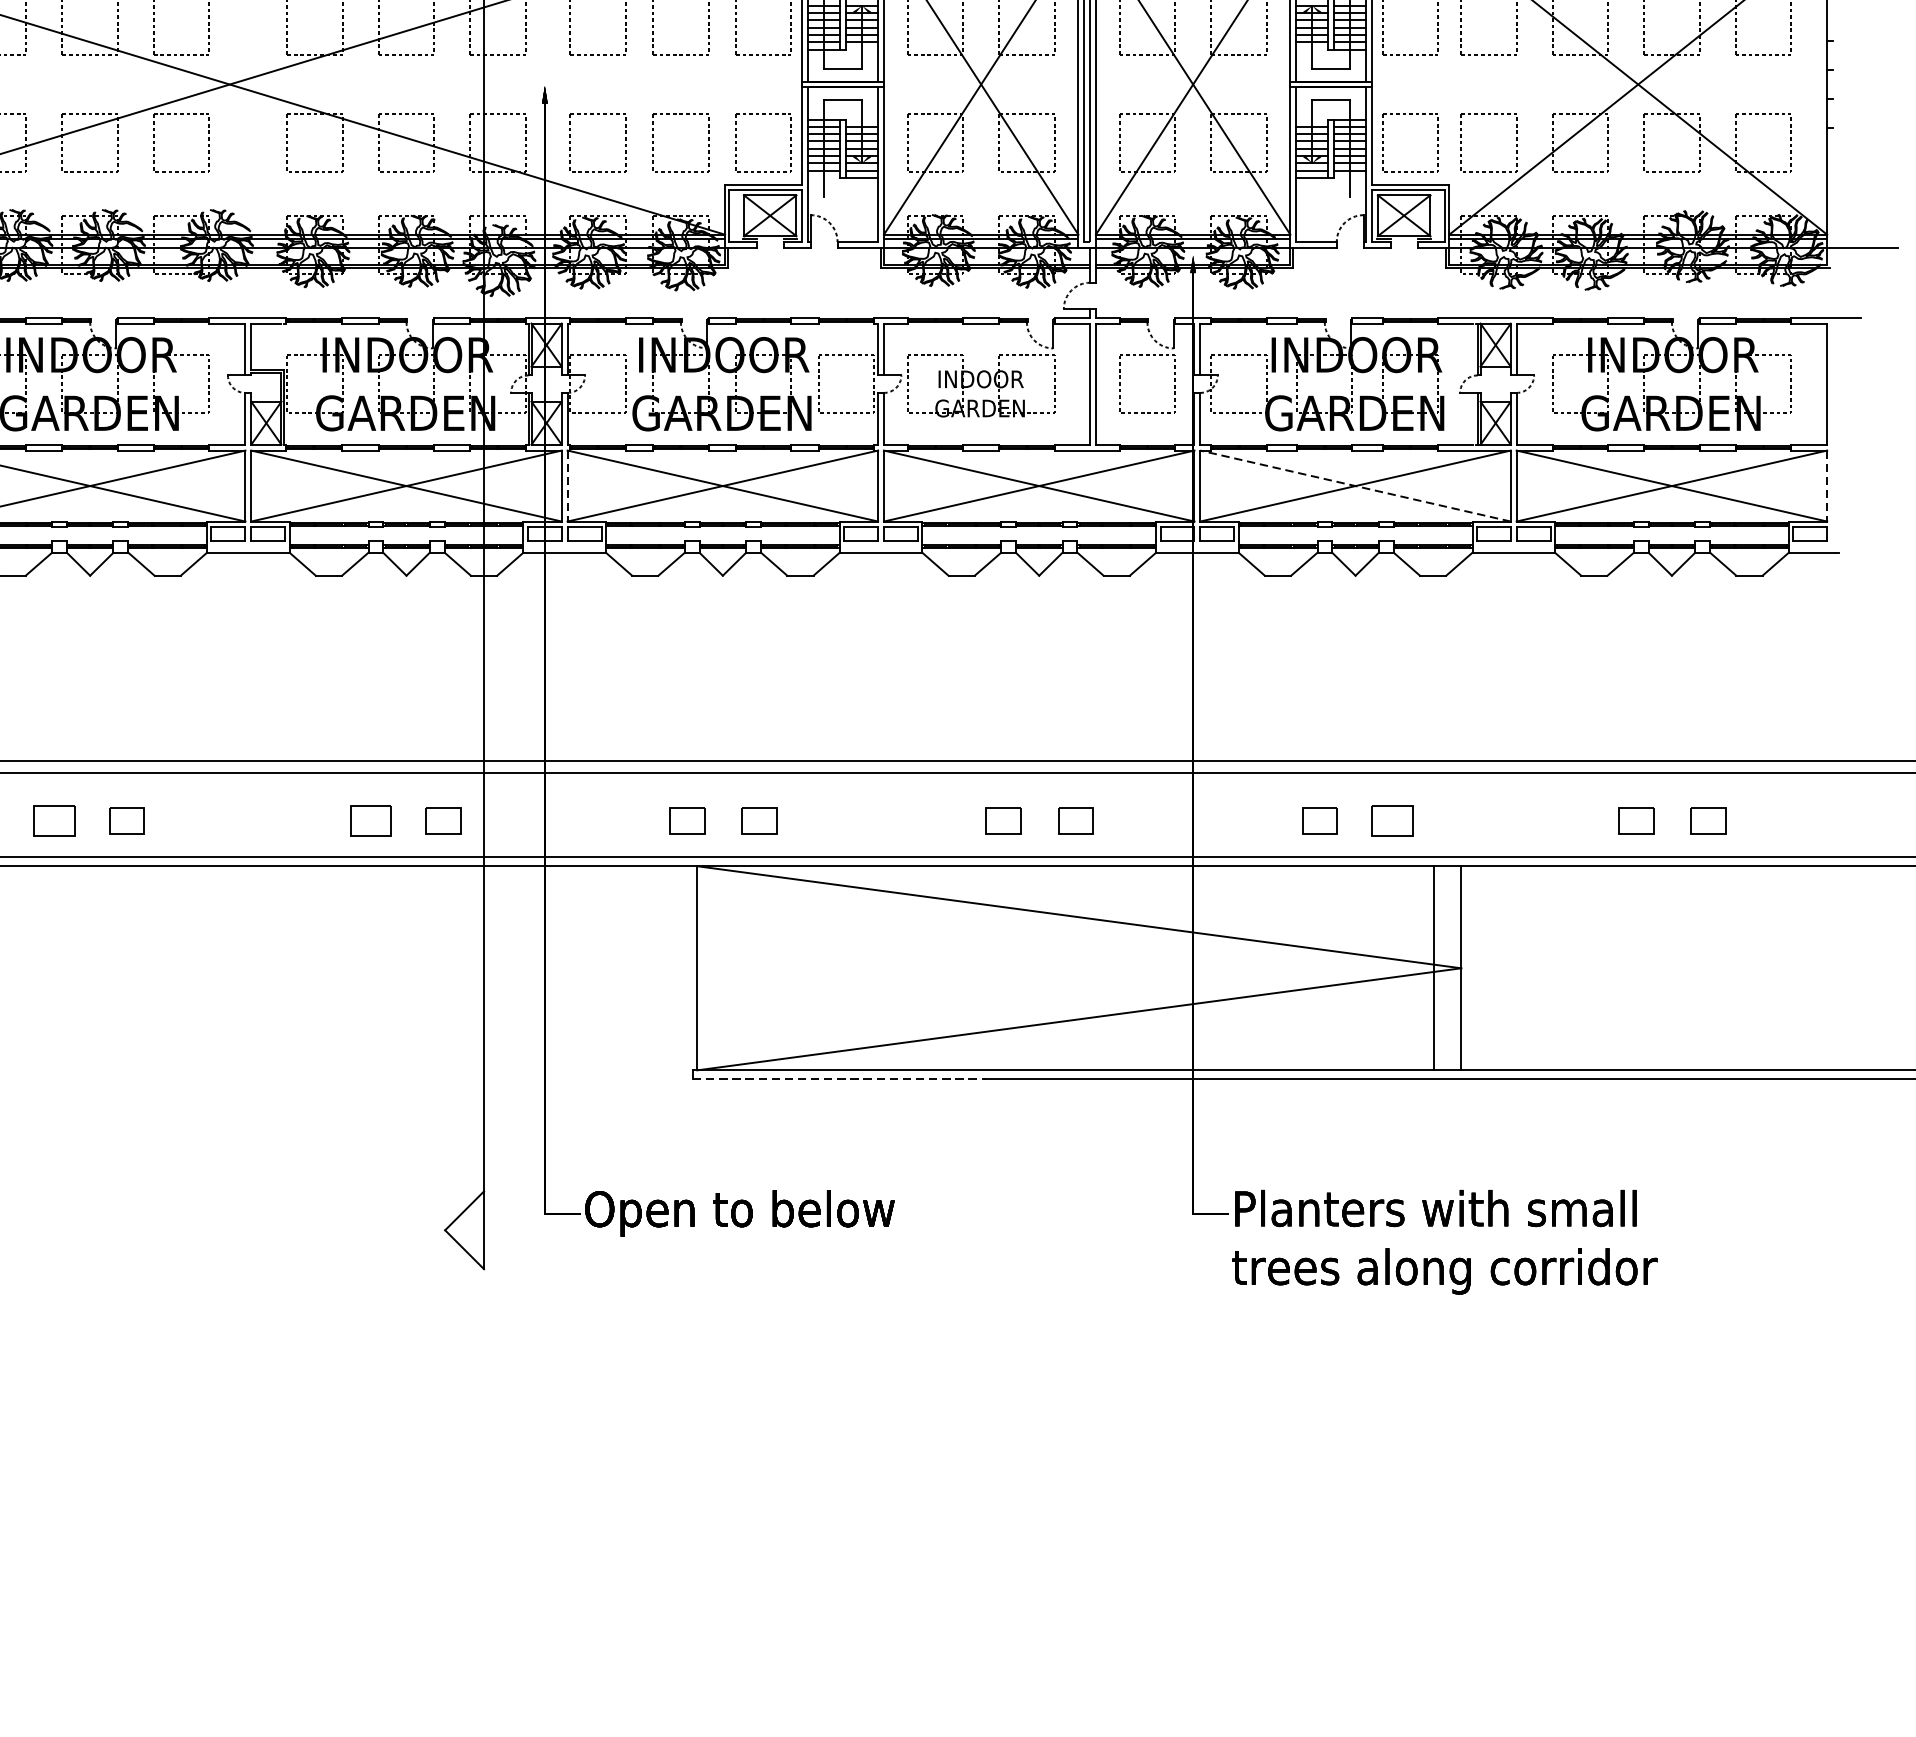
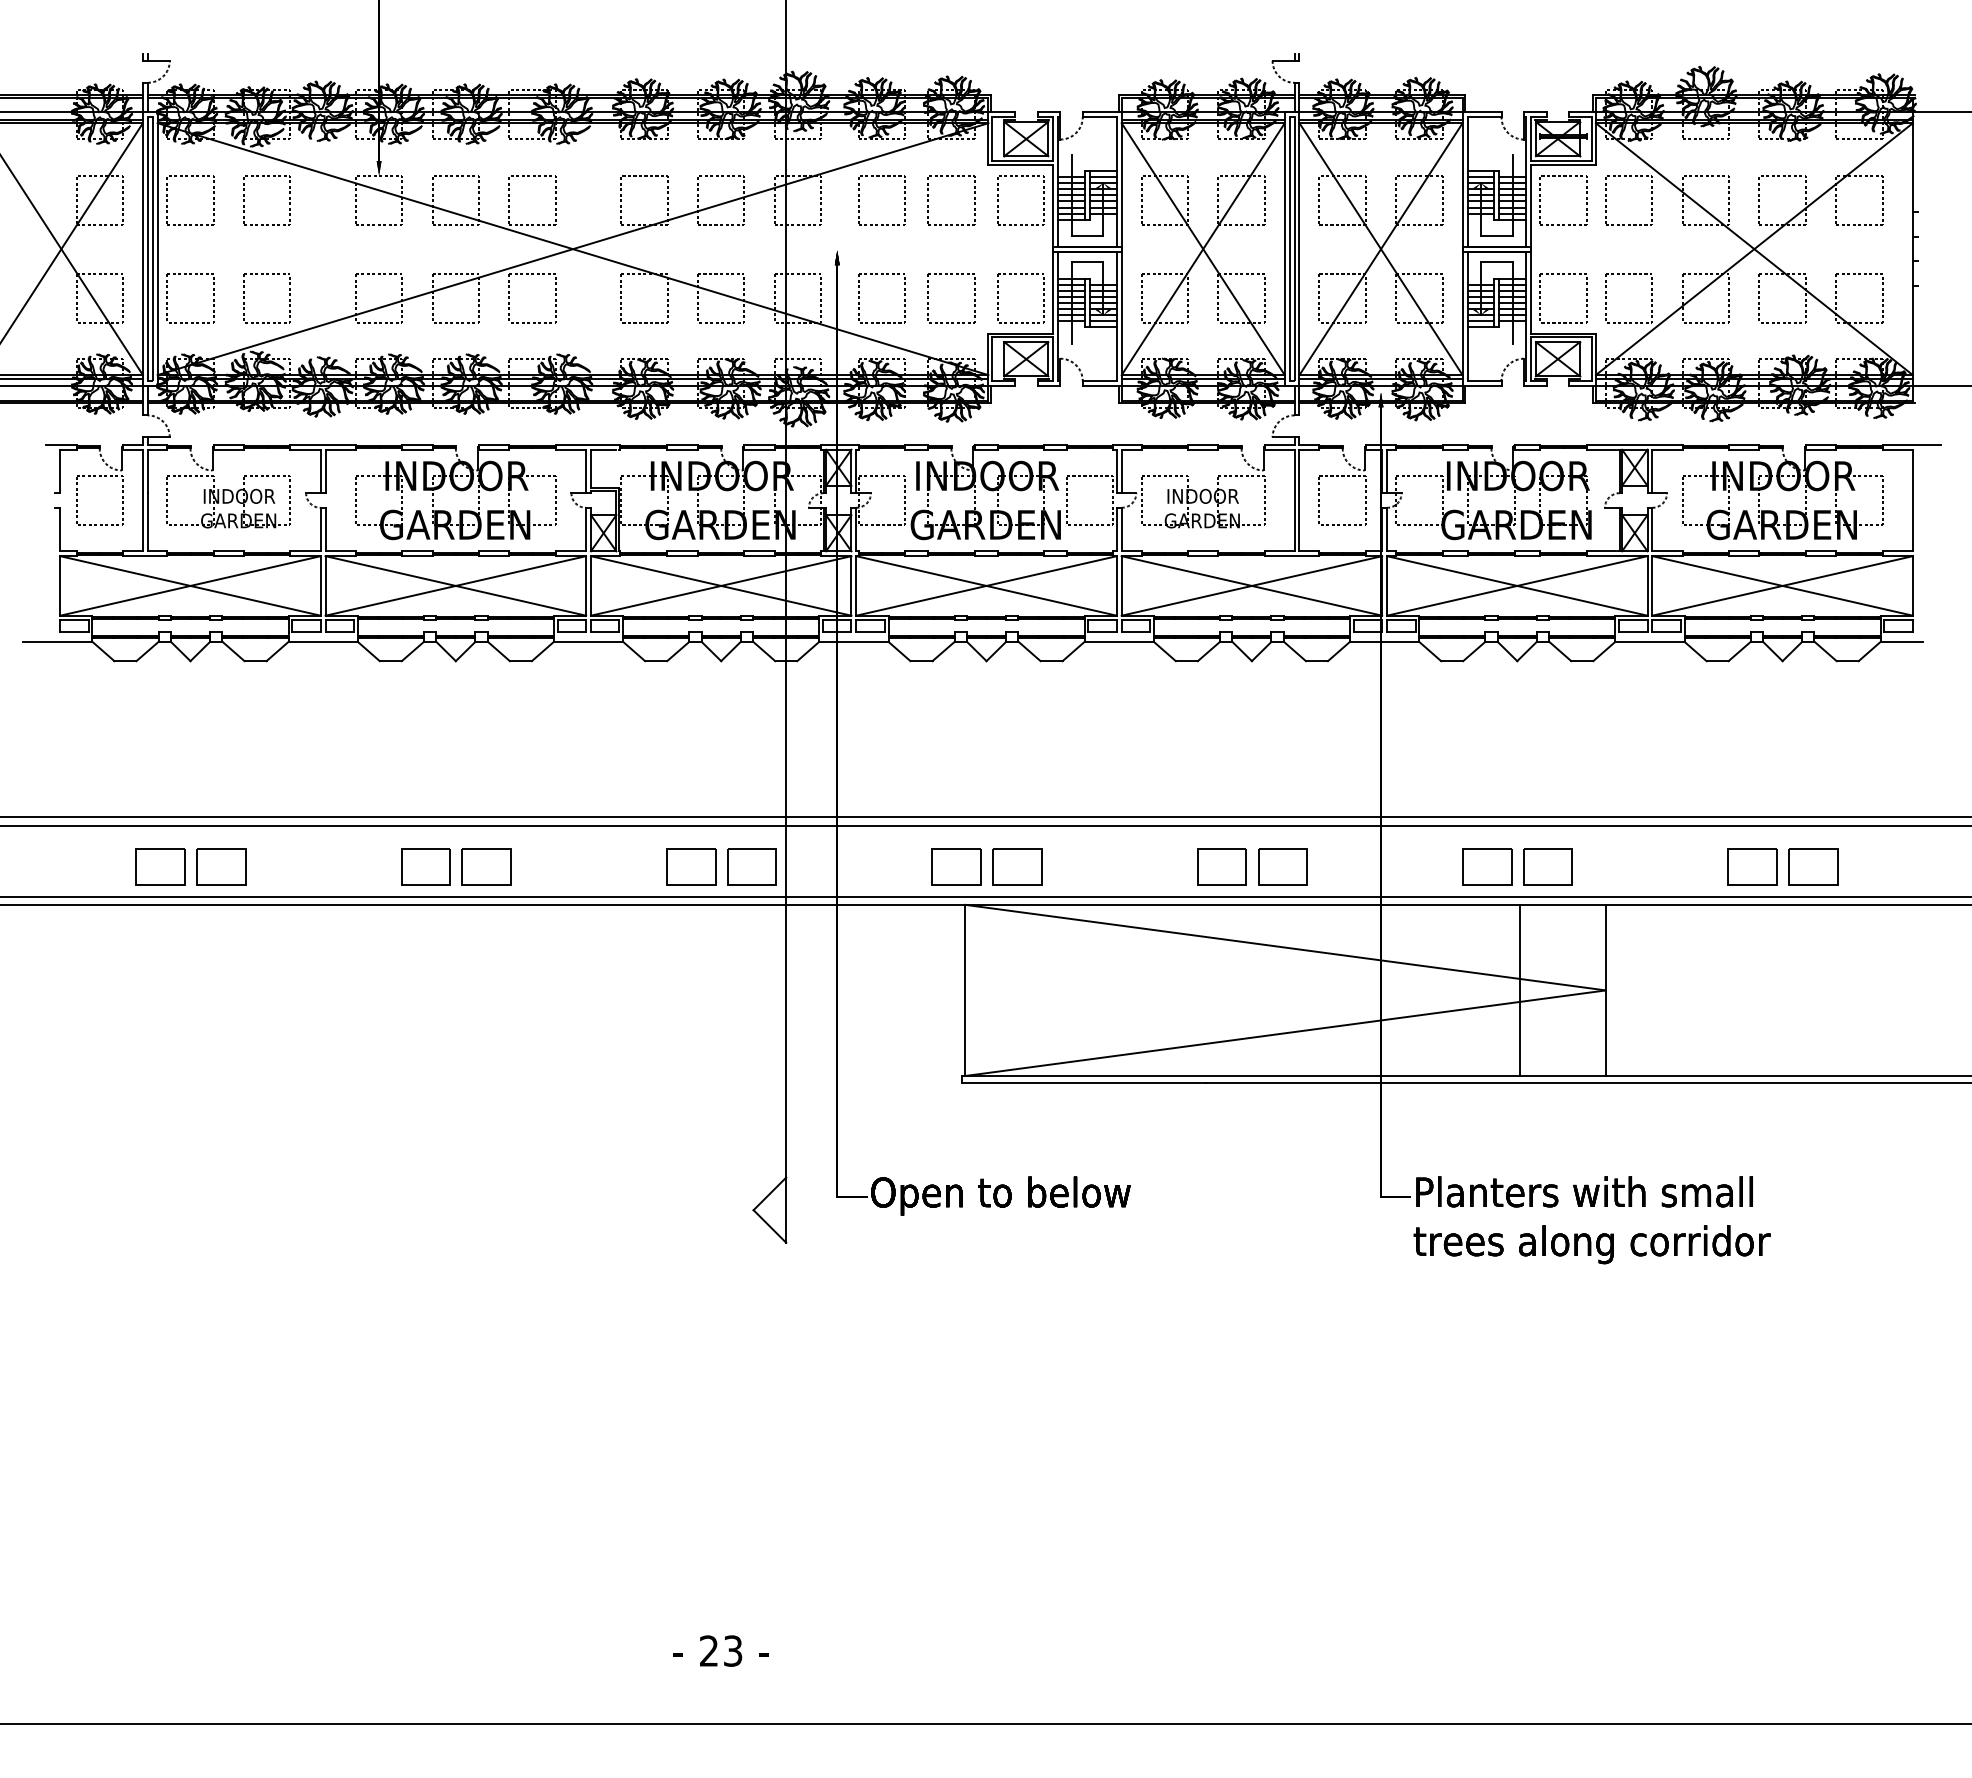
line: (567, 485) -> (856, 585), dashed -> solid
line: (1355, 485) -> (1517, 585), dashed -> solid
line: (1826, 485) -> (1912, 585), dashed -> solid
part: (53, 820) -> (425, 866), size x1.43
part: (126, 820) -> (486, 866), size x1.67
part: (371, 820) -> (691, 866), size x1.43
part: (442, 820) -> (751, 866), size x1.67
part: (687, 820) -> (956, 866), size x1.67
part: (759, 820) -> (1017, 866), size x1.67
part: (1002, 820) -> (1221, 866), size x1.67
part: (1075, 820) -> (1282, 866), size x1.67
part: (1320, 820) -> (1487, 866), size x1.67
part: (1391, 820) -> (1547, 866), size x1.43
part: (1636, 820) -> (1752, 866), size x1.67
part: (1708, 820) -> (1813, 866), size x1.67
line: (1434, 968) -> (1520, 990), moved
line: (839, 1079) -> (1084, 1083), dashed -> solid

